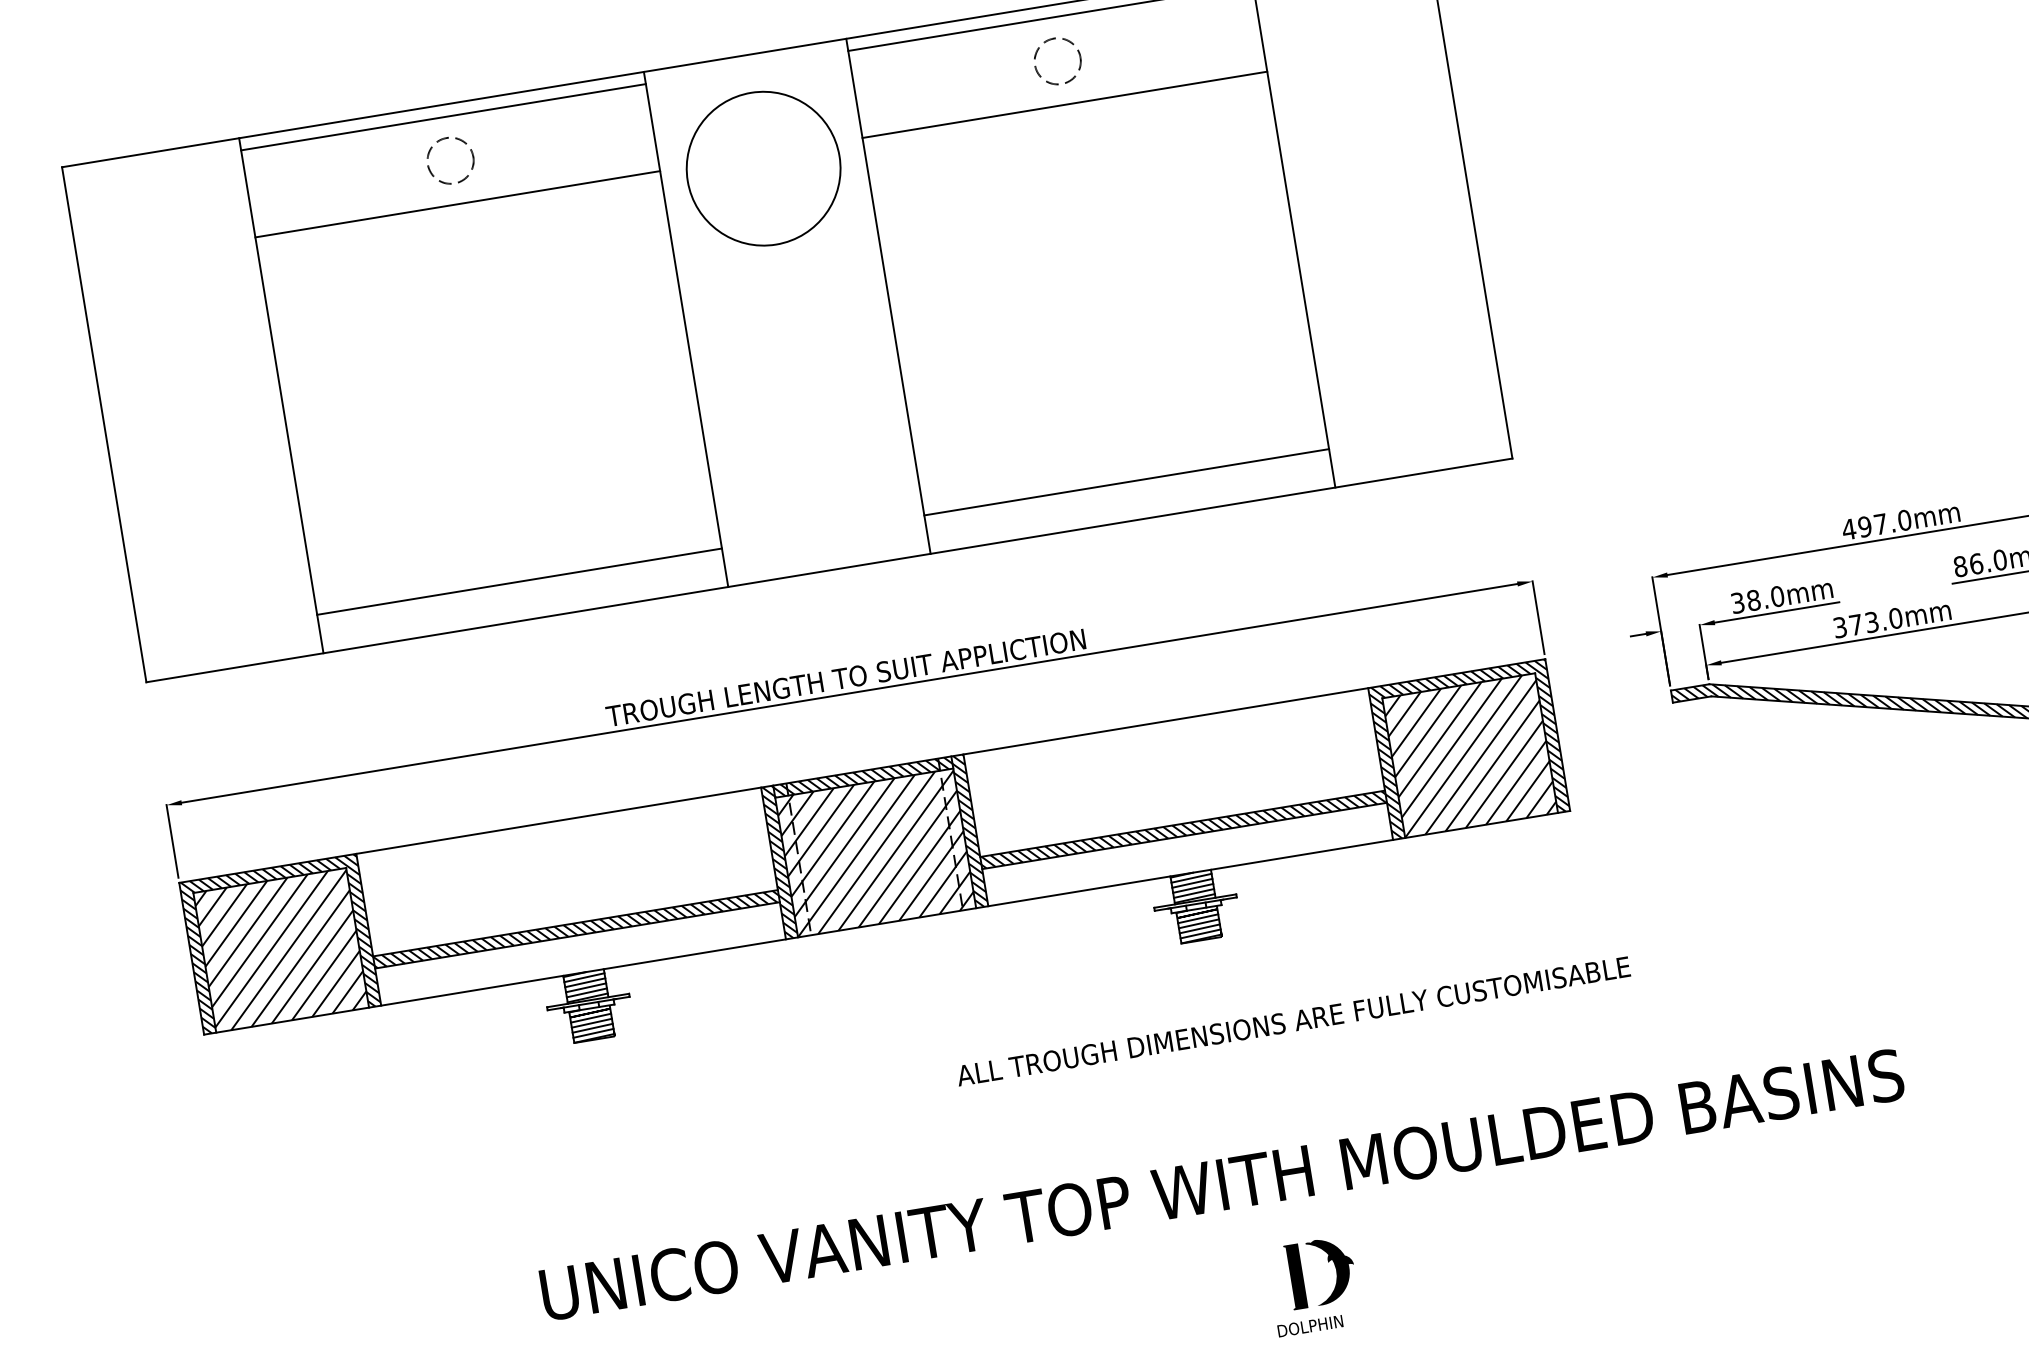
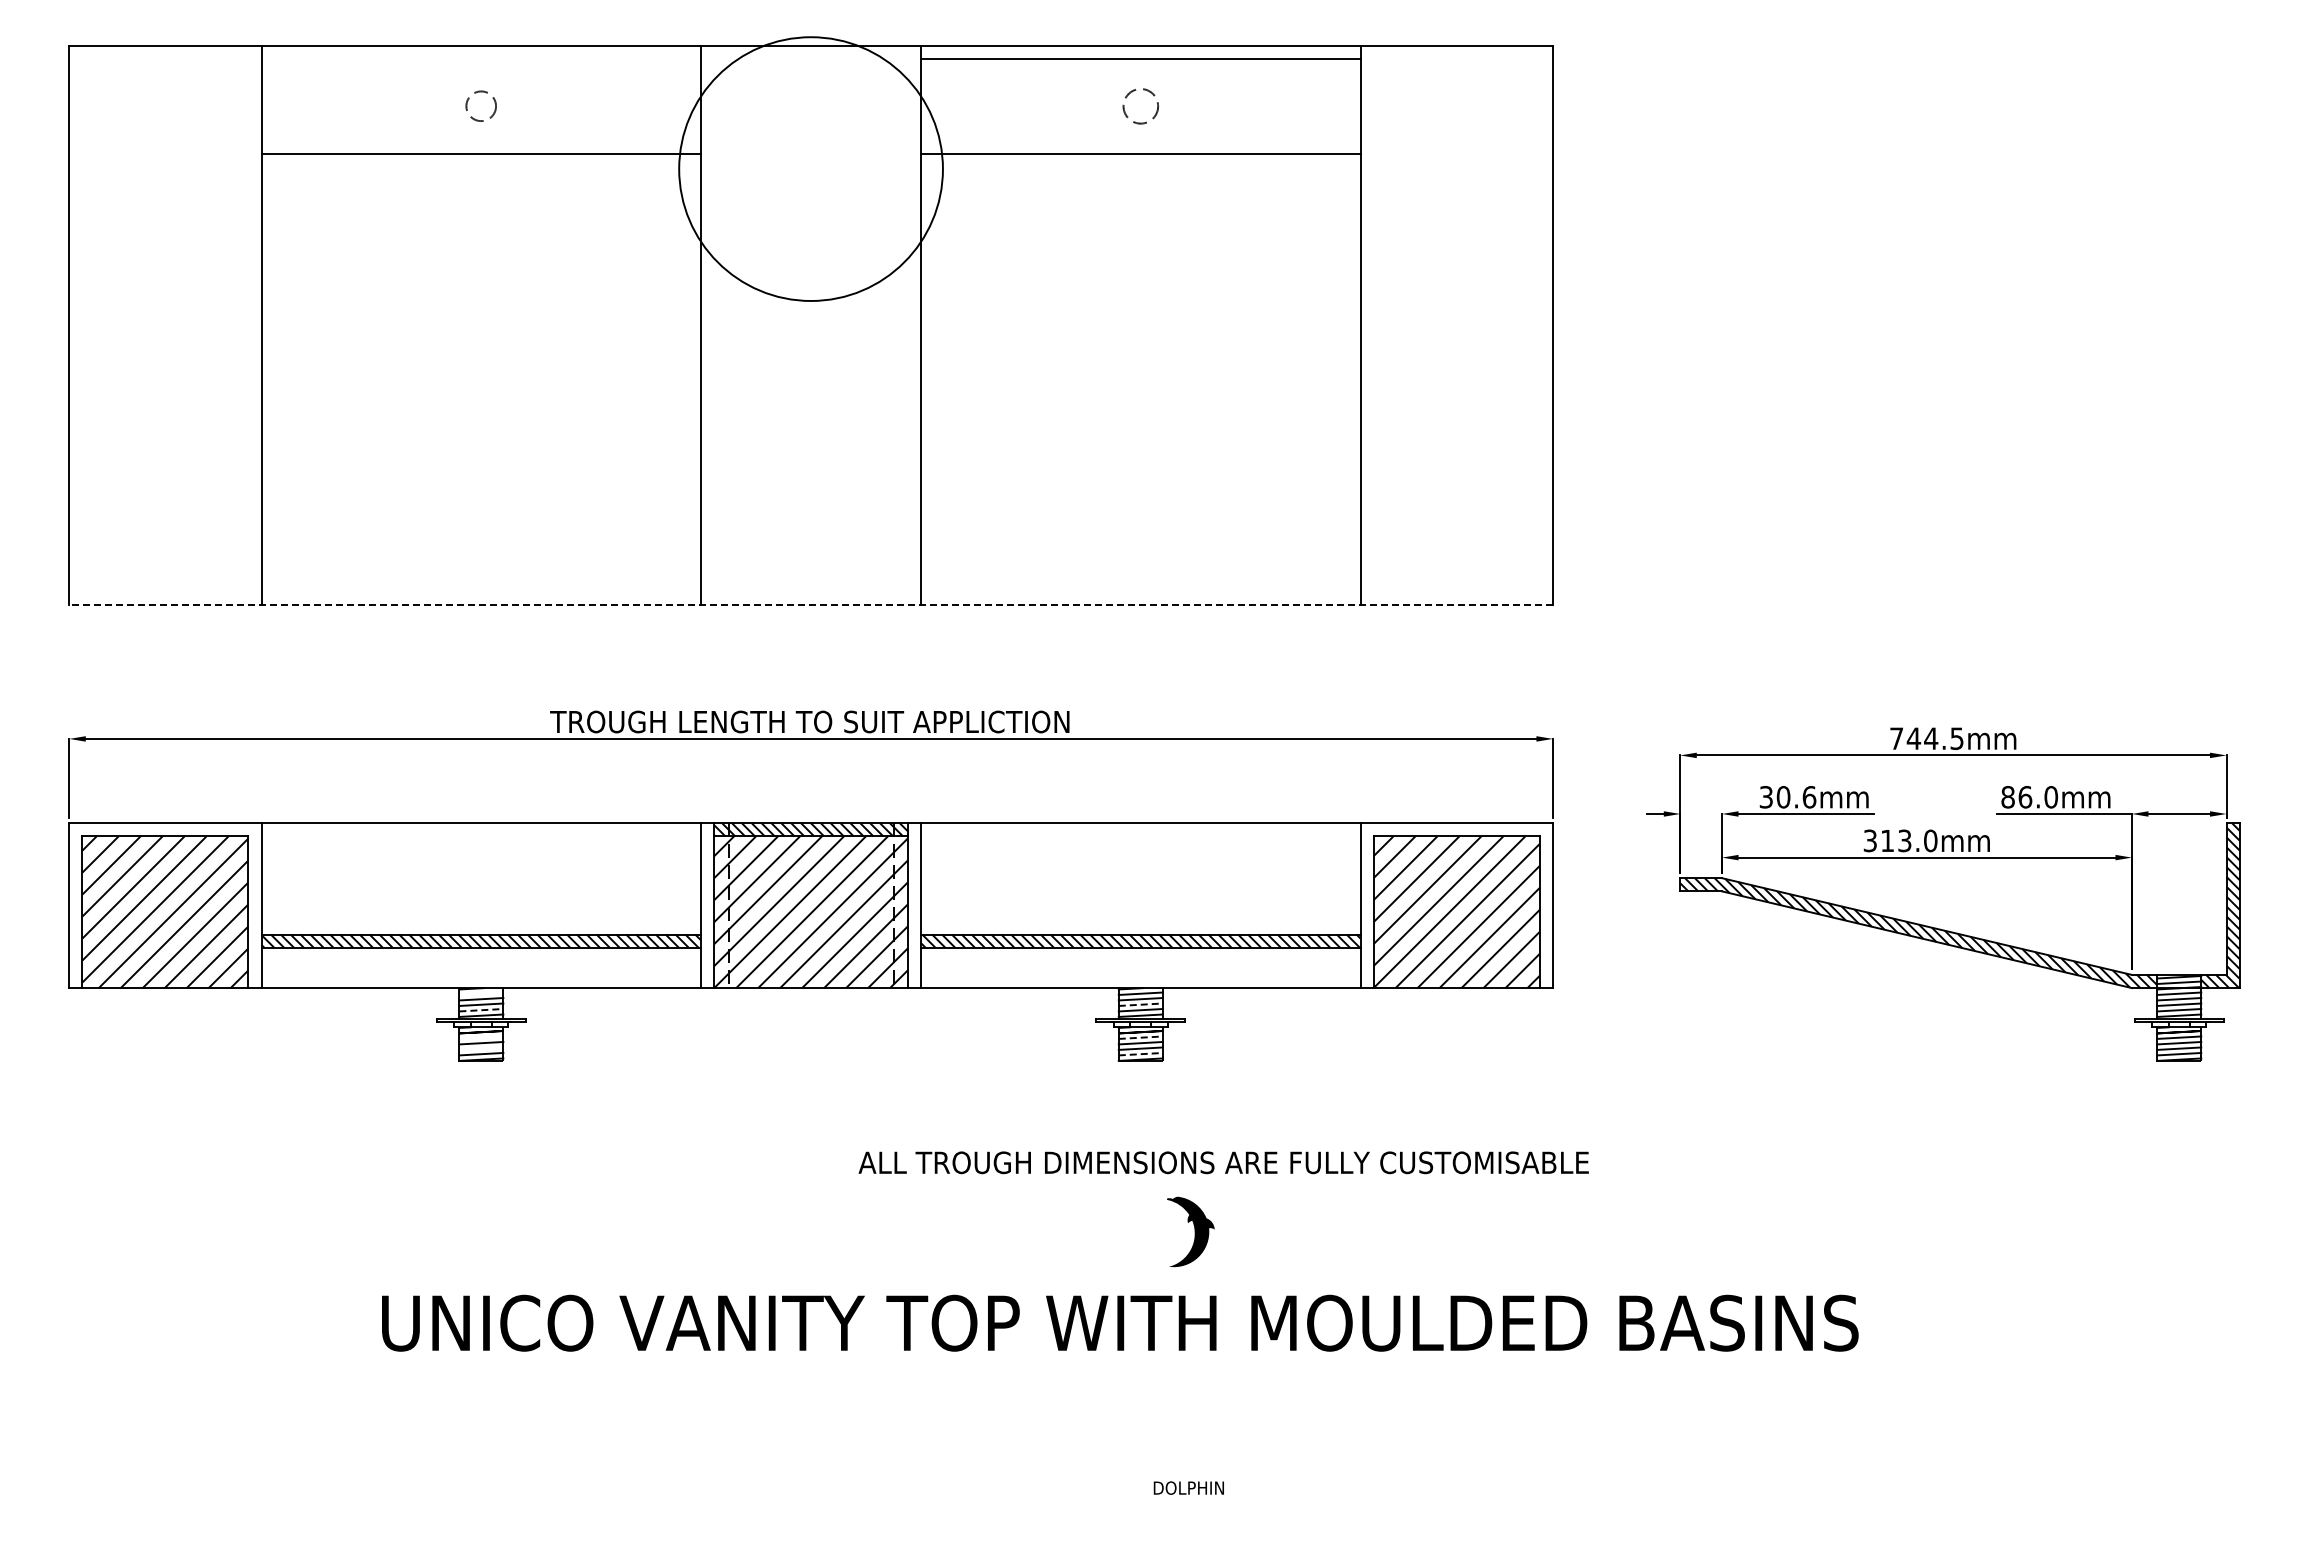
circle: (1057, 60) -> (1140, 105), size x0.7
line: (443, 117) -> (481, 59), removed
circle: (449, 159) -> (480, 105), size x0.6
circle: (763, 168) -> (810, 168), size x1.6
line: (1126, 482) -> (1140, 563), removed
text: (1876, 524) -> (1926, 738), 497.0mm -> 744.5mm
line: (829, 570) -> (811, 605), solid -> dashed
line: (519, 581) -> (481, 563), removed
text: (1765, 598) -> (1796, 797), 38.0mm -> 30.6mm
text: (1855, 624) -> (1887, 840), 373.0mm -> 313.0mm
hatch: (1468, 749) -> (1456, 905), removed
hatch: (968, 831) -> (913, 905), removed
hatch: (779, 862) -> (707, 905), removed
line: (1193, 888) -> (1141, 1004), solid -> dashed
line: (1198, 918) -> (1141, 1037), solid -> dashed
line: (1201, 934) -> (1141, 1054), solid -> dashed
hatch: (280, 944) -> (165, 905), removed
line: (584, 977) -> (481, 993), removed
line: (587, 993) -> (481, 1010), solid -> dashed
line: (591, 1017) -> (481, 1037), removed
line: (592, 1028) -> (481, 1048), removed
part: (1332, 1270) -> (1190, 1231), moved
fill: (1295, 1277) -> (1181, 1433), removed

